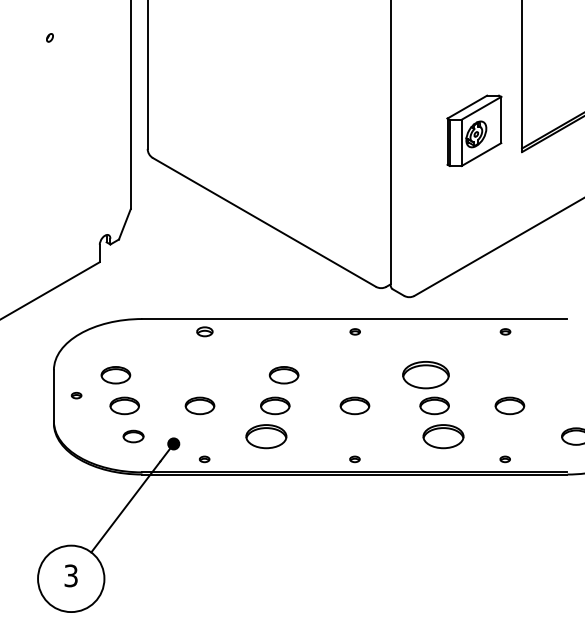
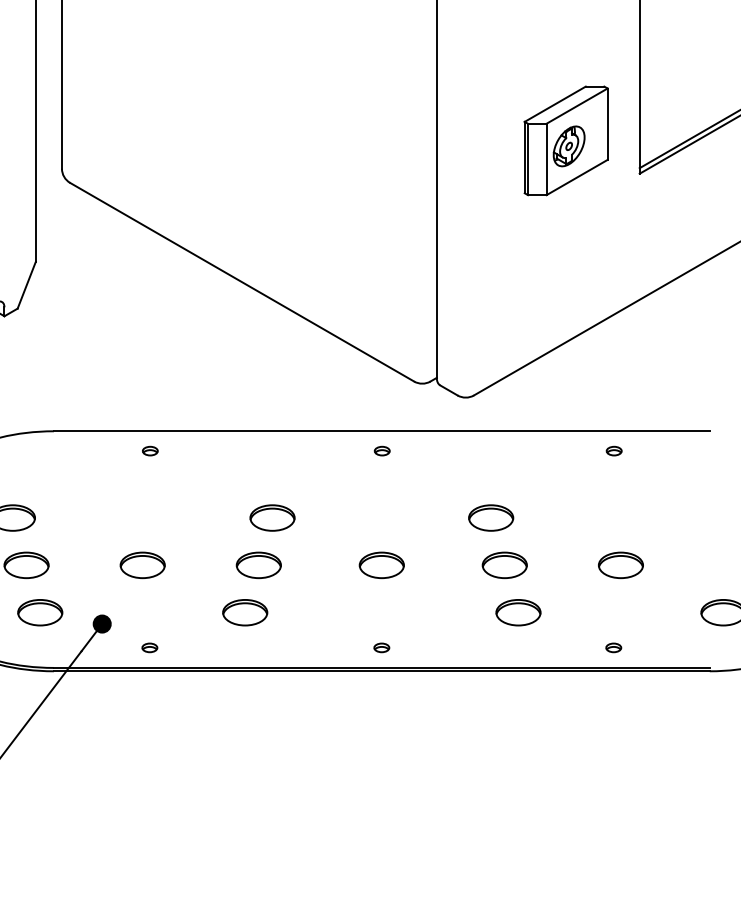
part: (204, 331) -> (149, 450), size x0.62
part: (425, 375) -> (490, 518), size x0.62
part: (133, 436) -> (40, 612), size x1.43
part: (266, 436) -> (245, 612), size x0.71
part: (443, 436) -> (518, 612), size x0.71

